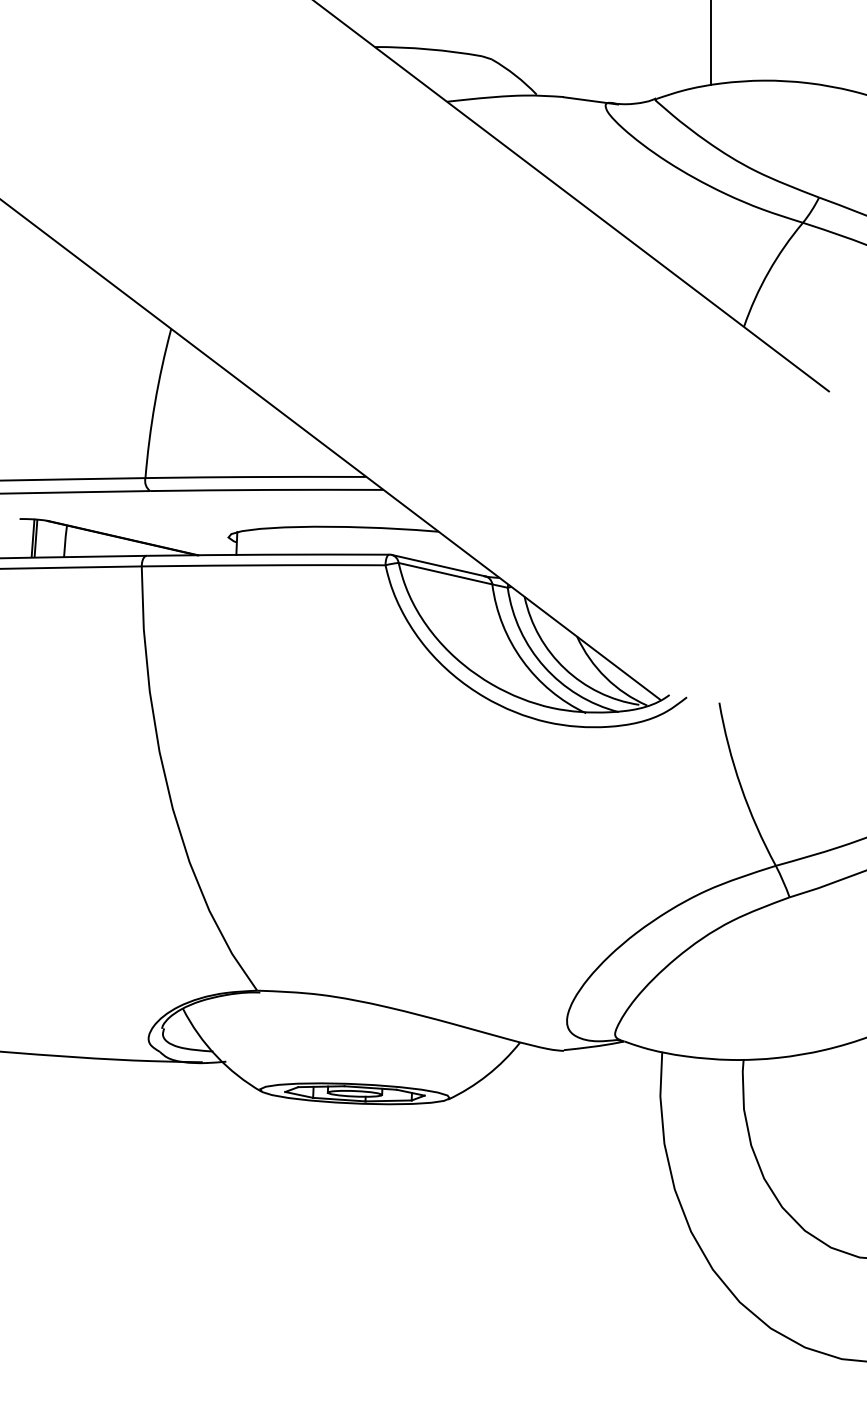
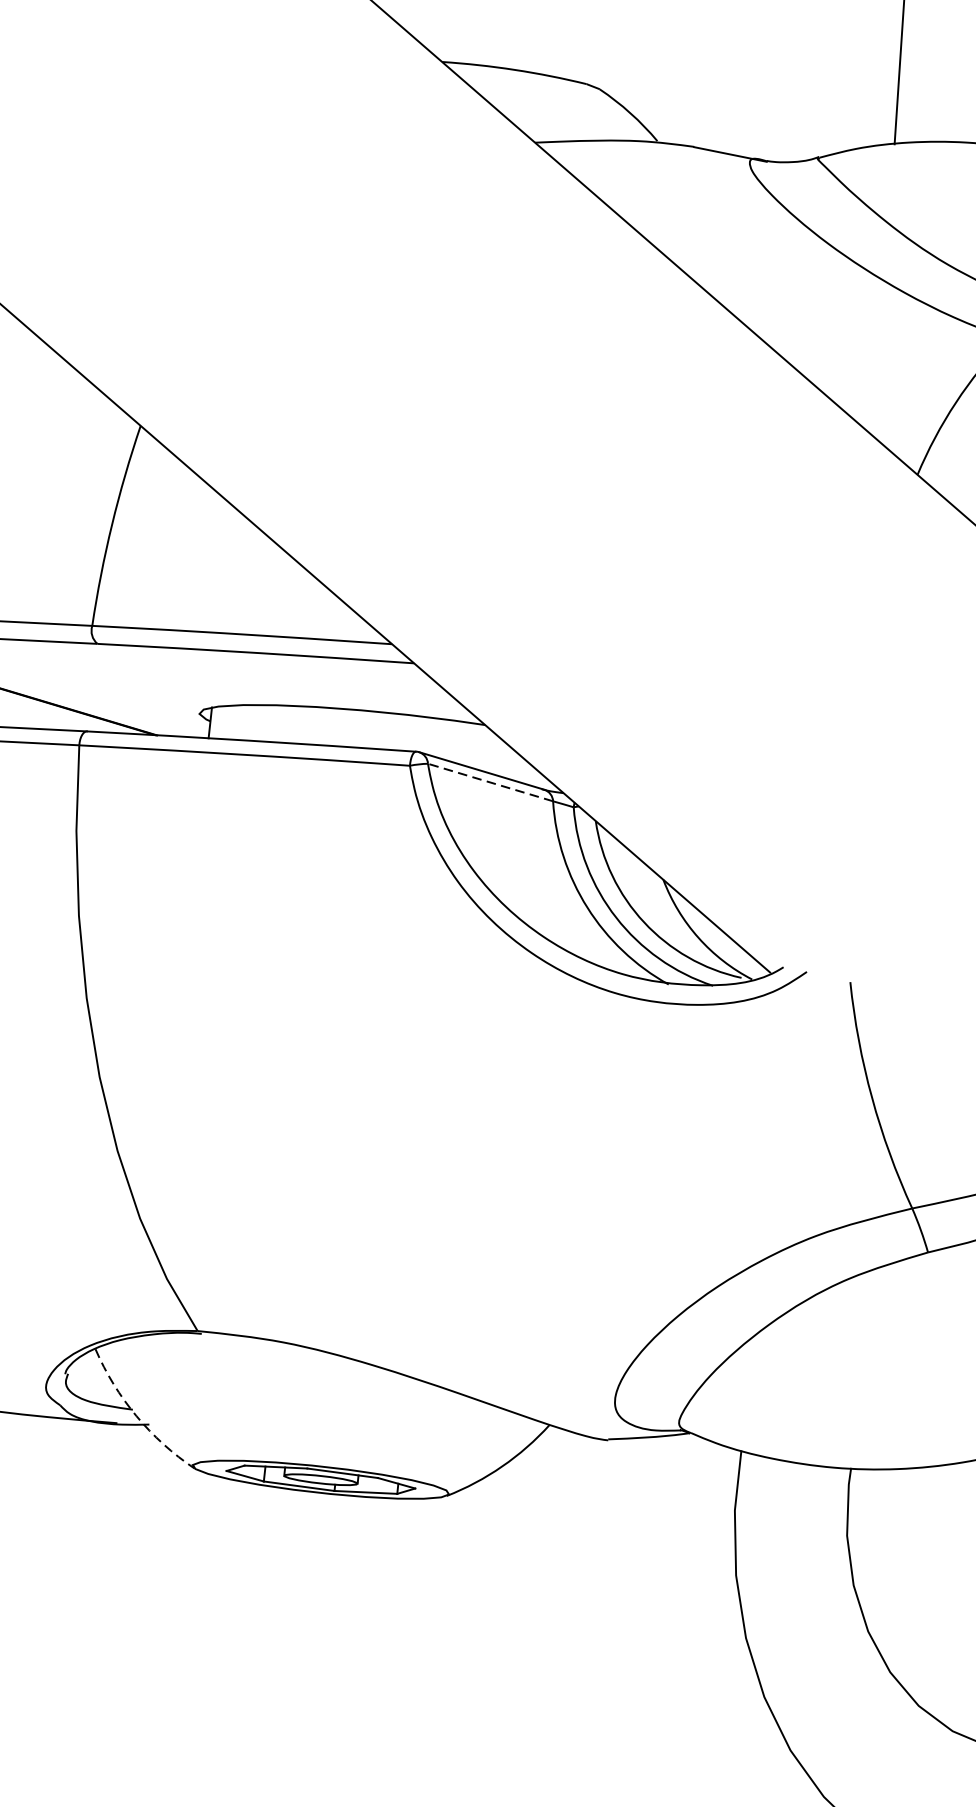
line: (445, 573) -> (490, 782), solid -> dashed
arc: (216, 1056) -> (136, 1416), solid -> dashed

